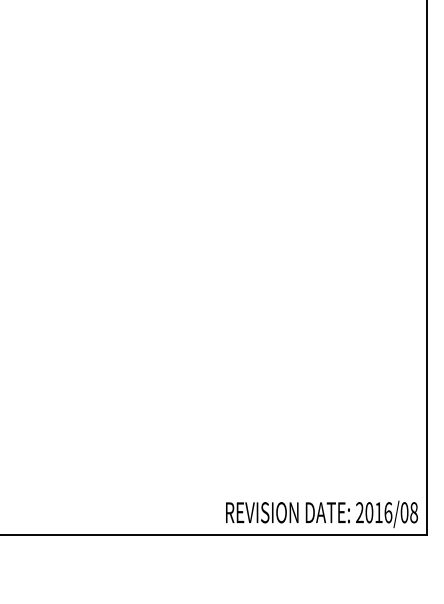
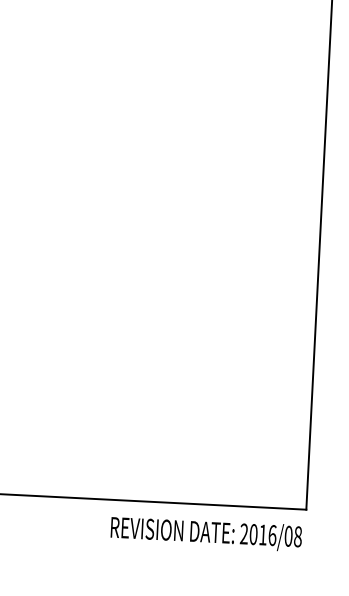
text: (321, 513) -> (206, 532), moved

